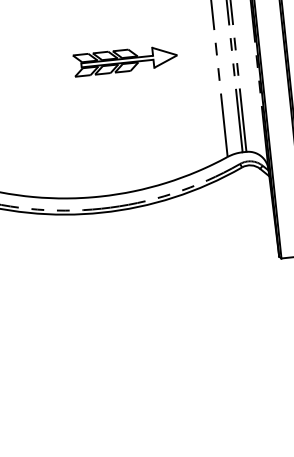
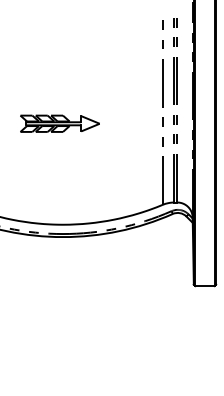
part: (124, 60) -> (59, 123), moved

